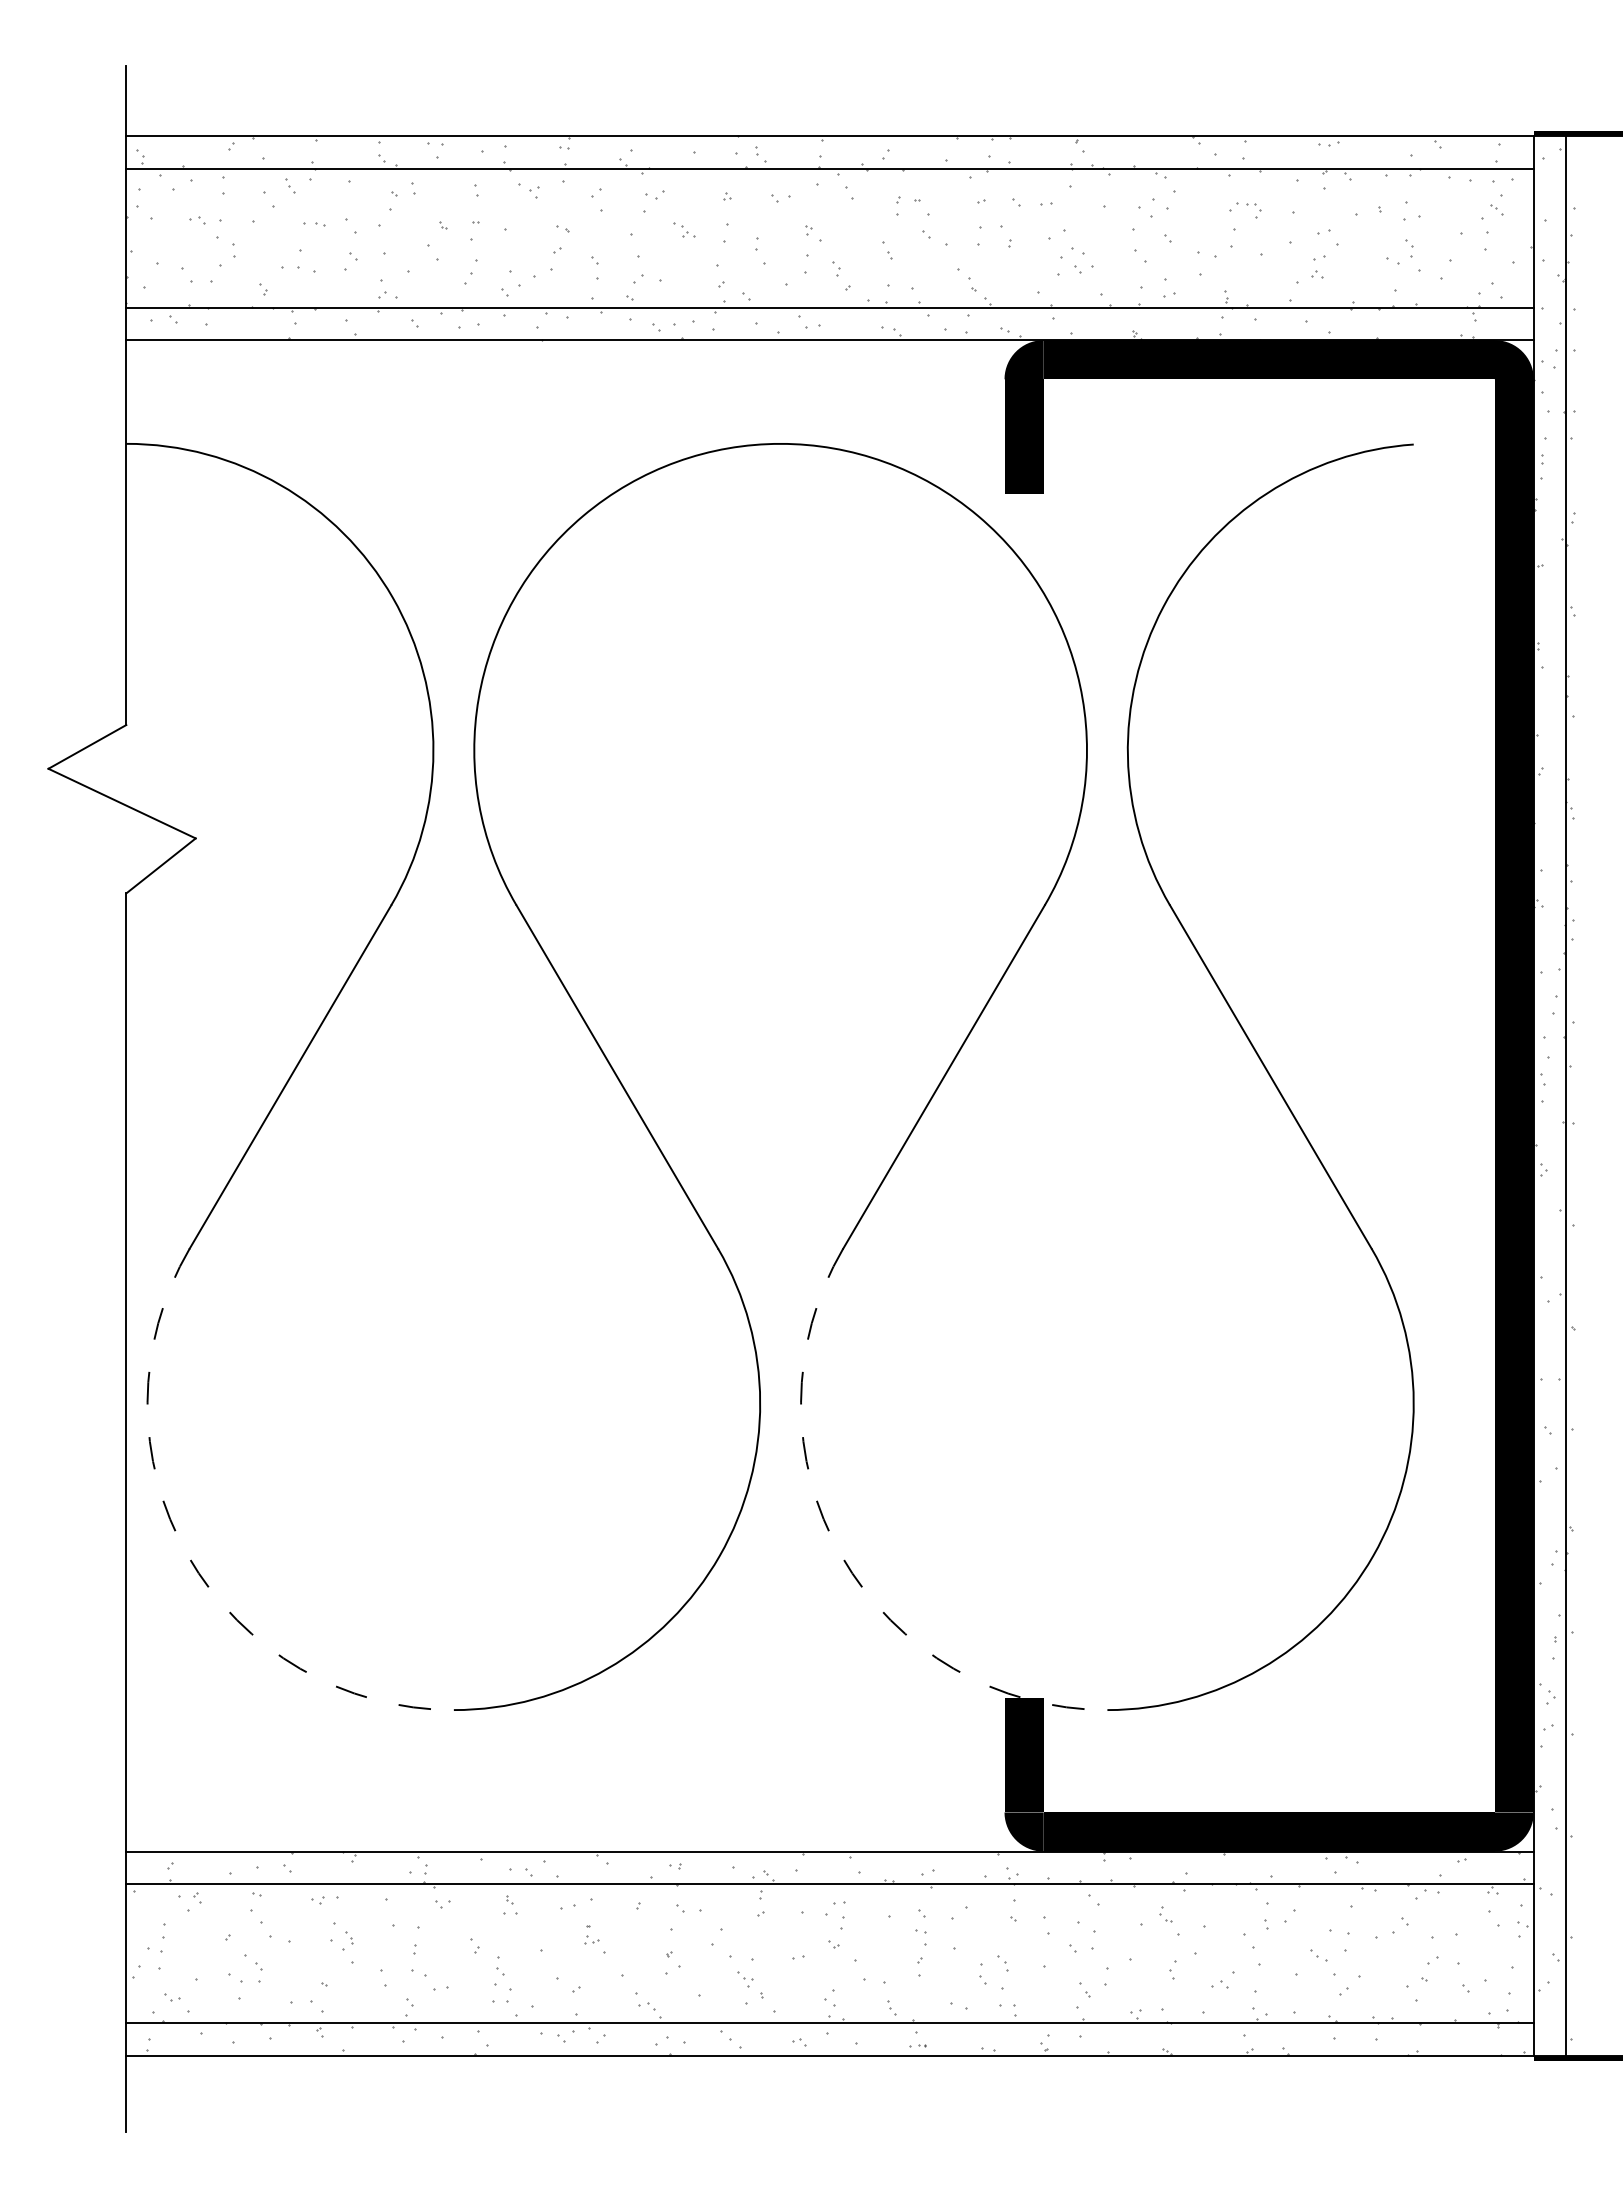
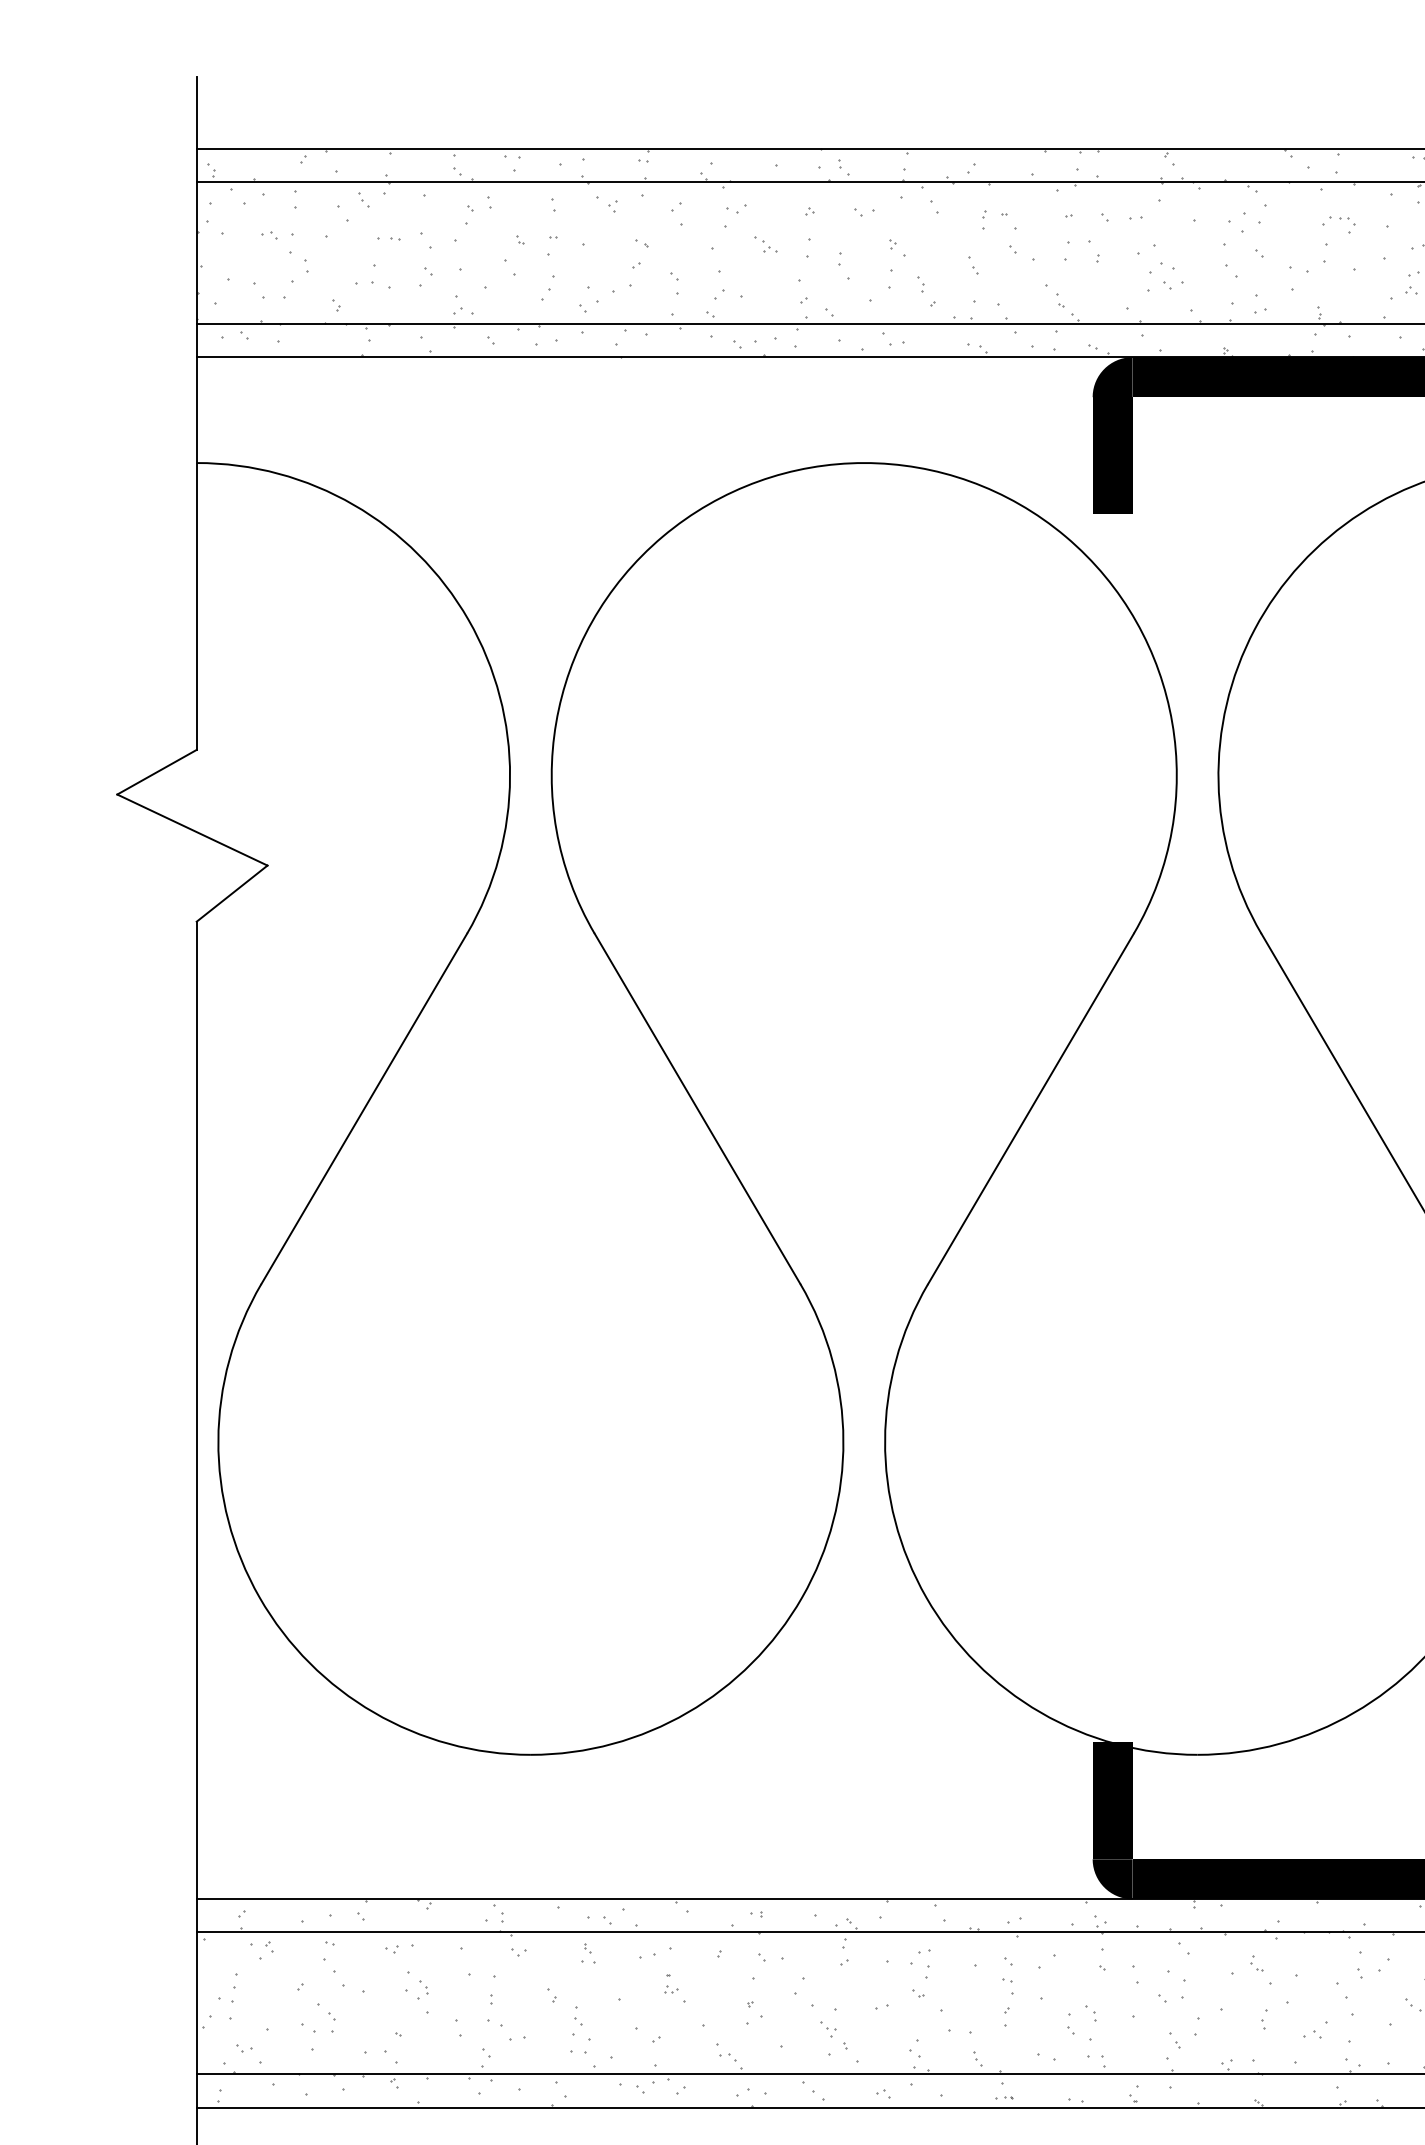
arc: (188, 1555) -> (260, 1597), dashed -> solid
arc: (841, 1555) -> (926, 1597), dashed -> solid

